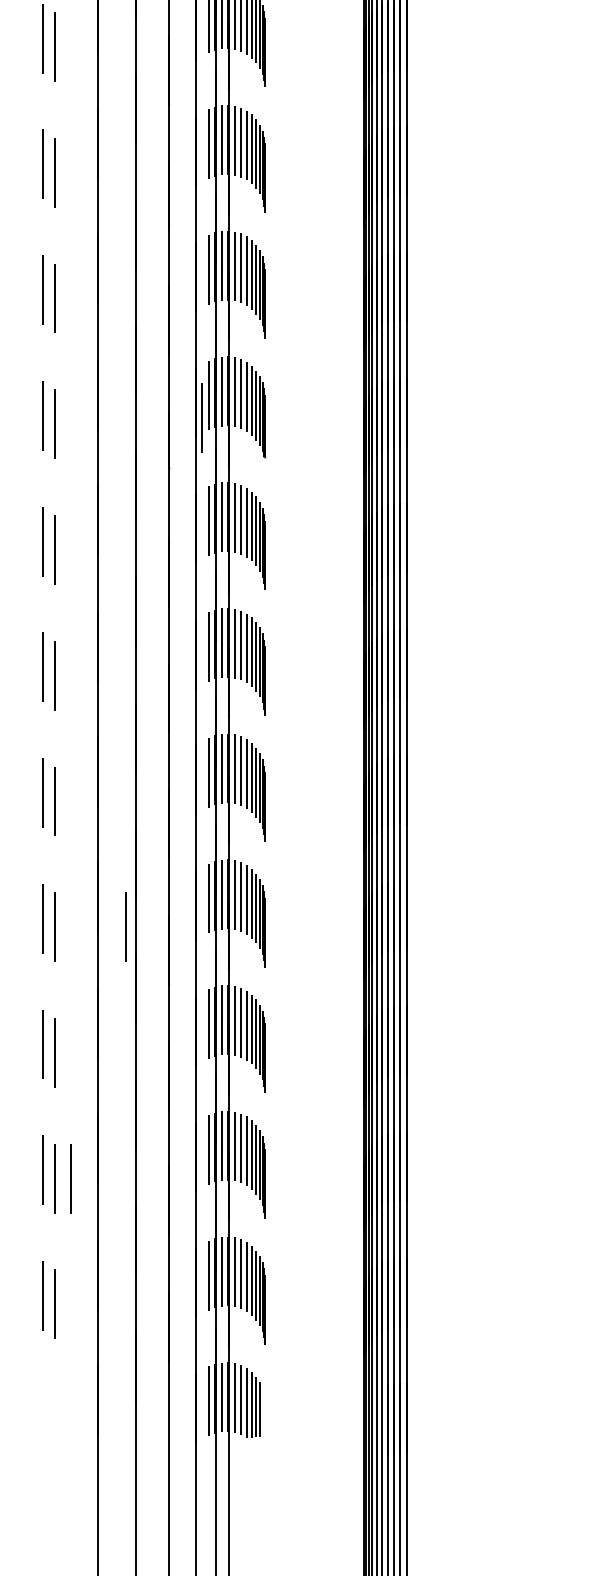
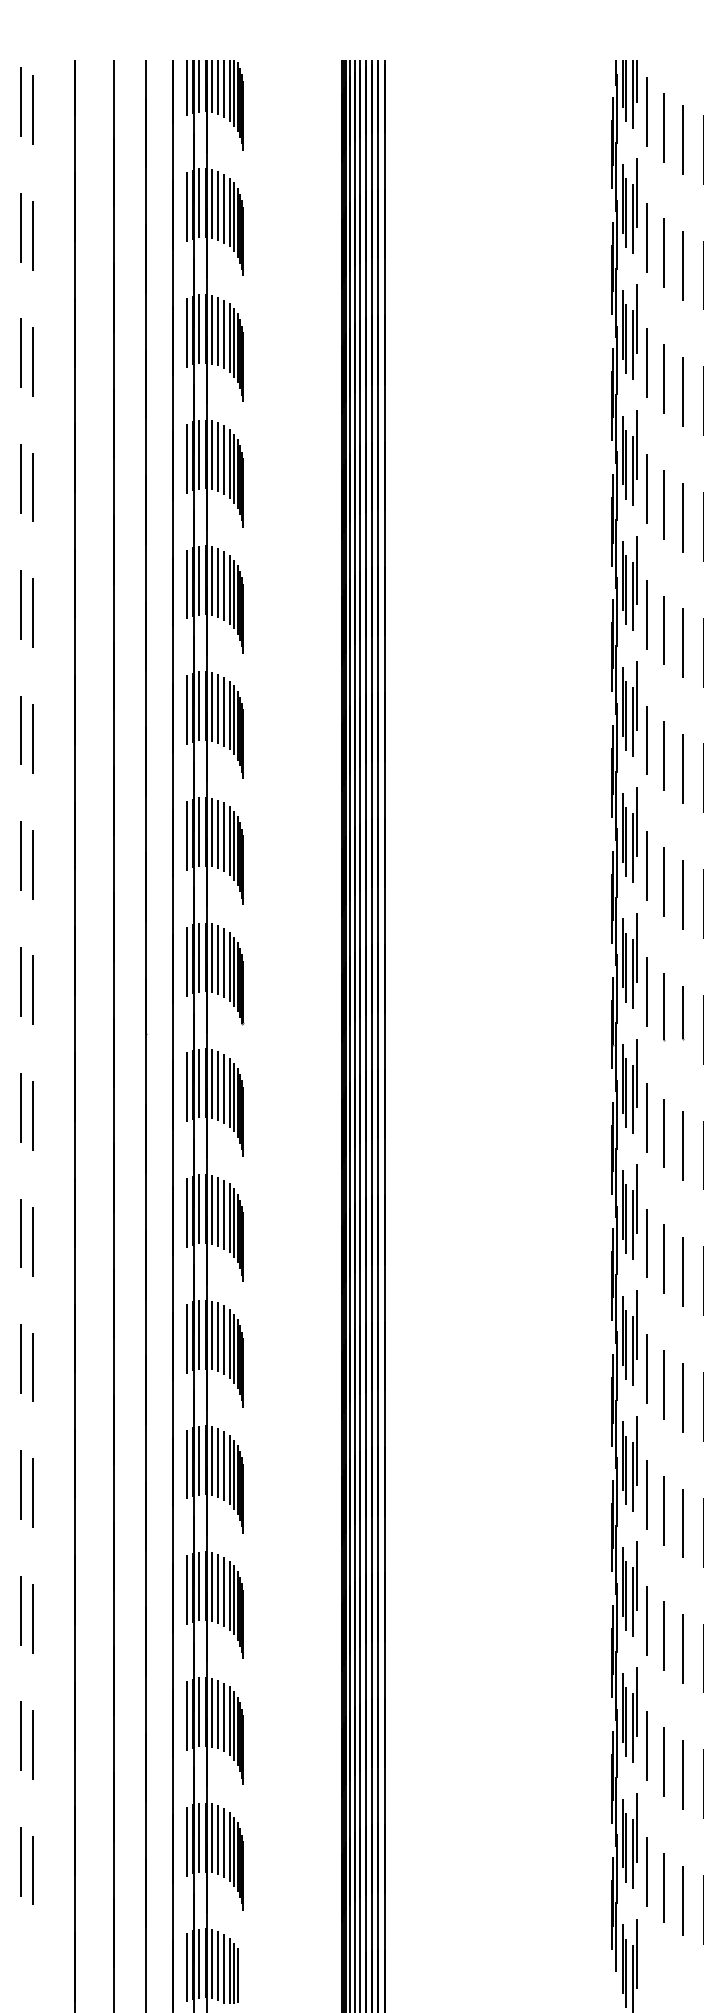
line: (201, 417) -> (179, 983), removed
line: (125, 926) -> (103, 1492), removed
line: (70, 1178) -> (48, 1744), removed

